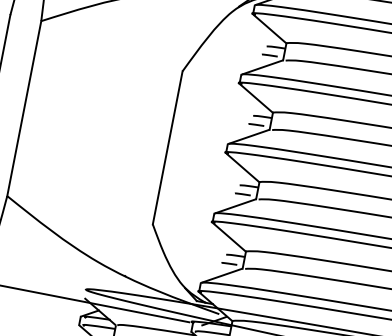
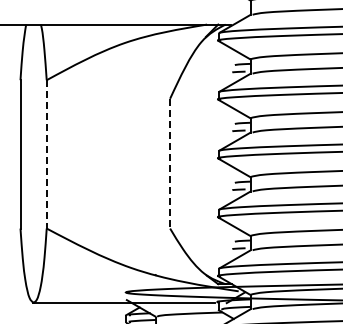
line: (23, 108) -> (46, 154), solid -> dashed
line: (168, 147) -> (170, 163), solid -> dashed

